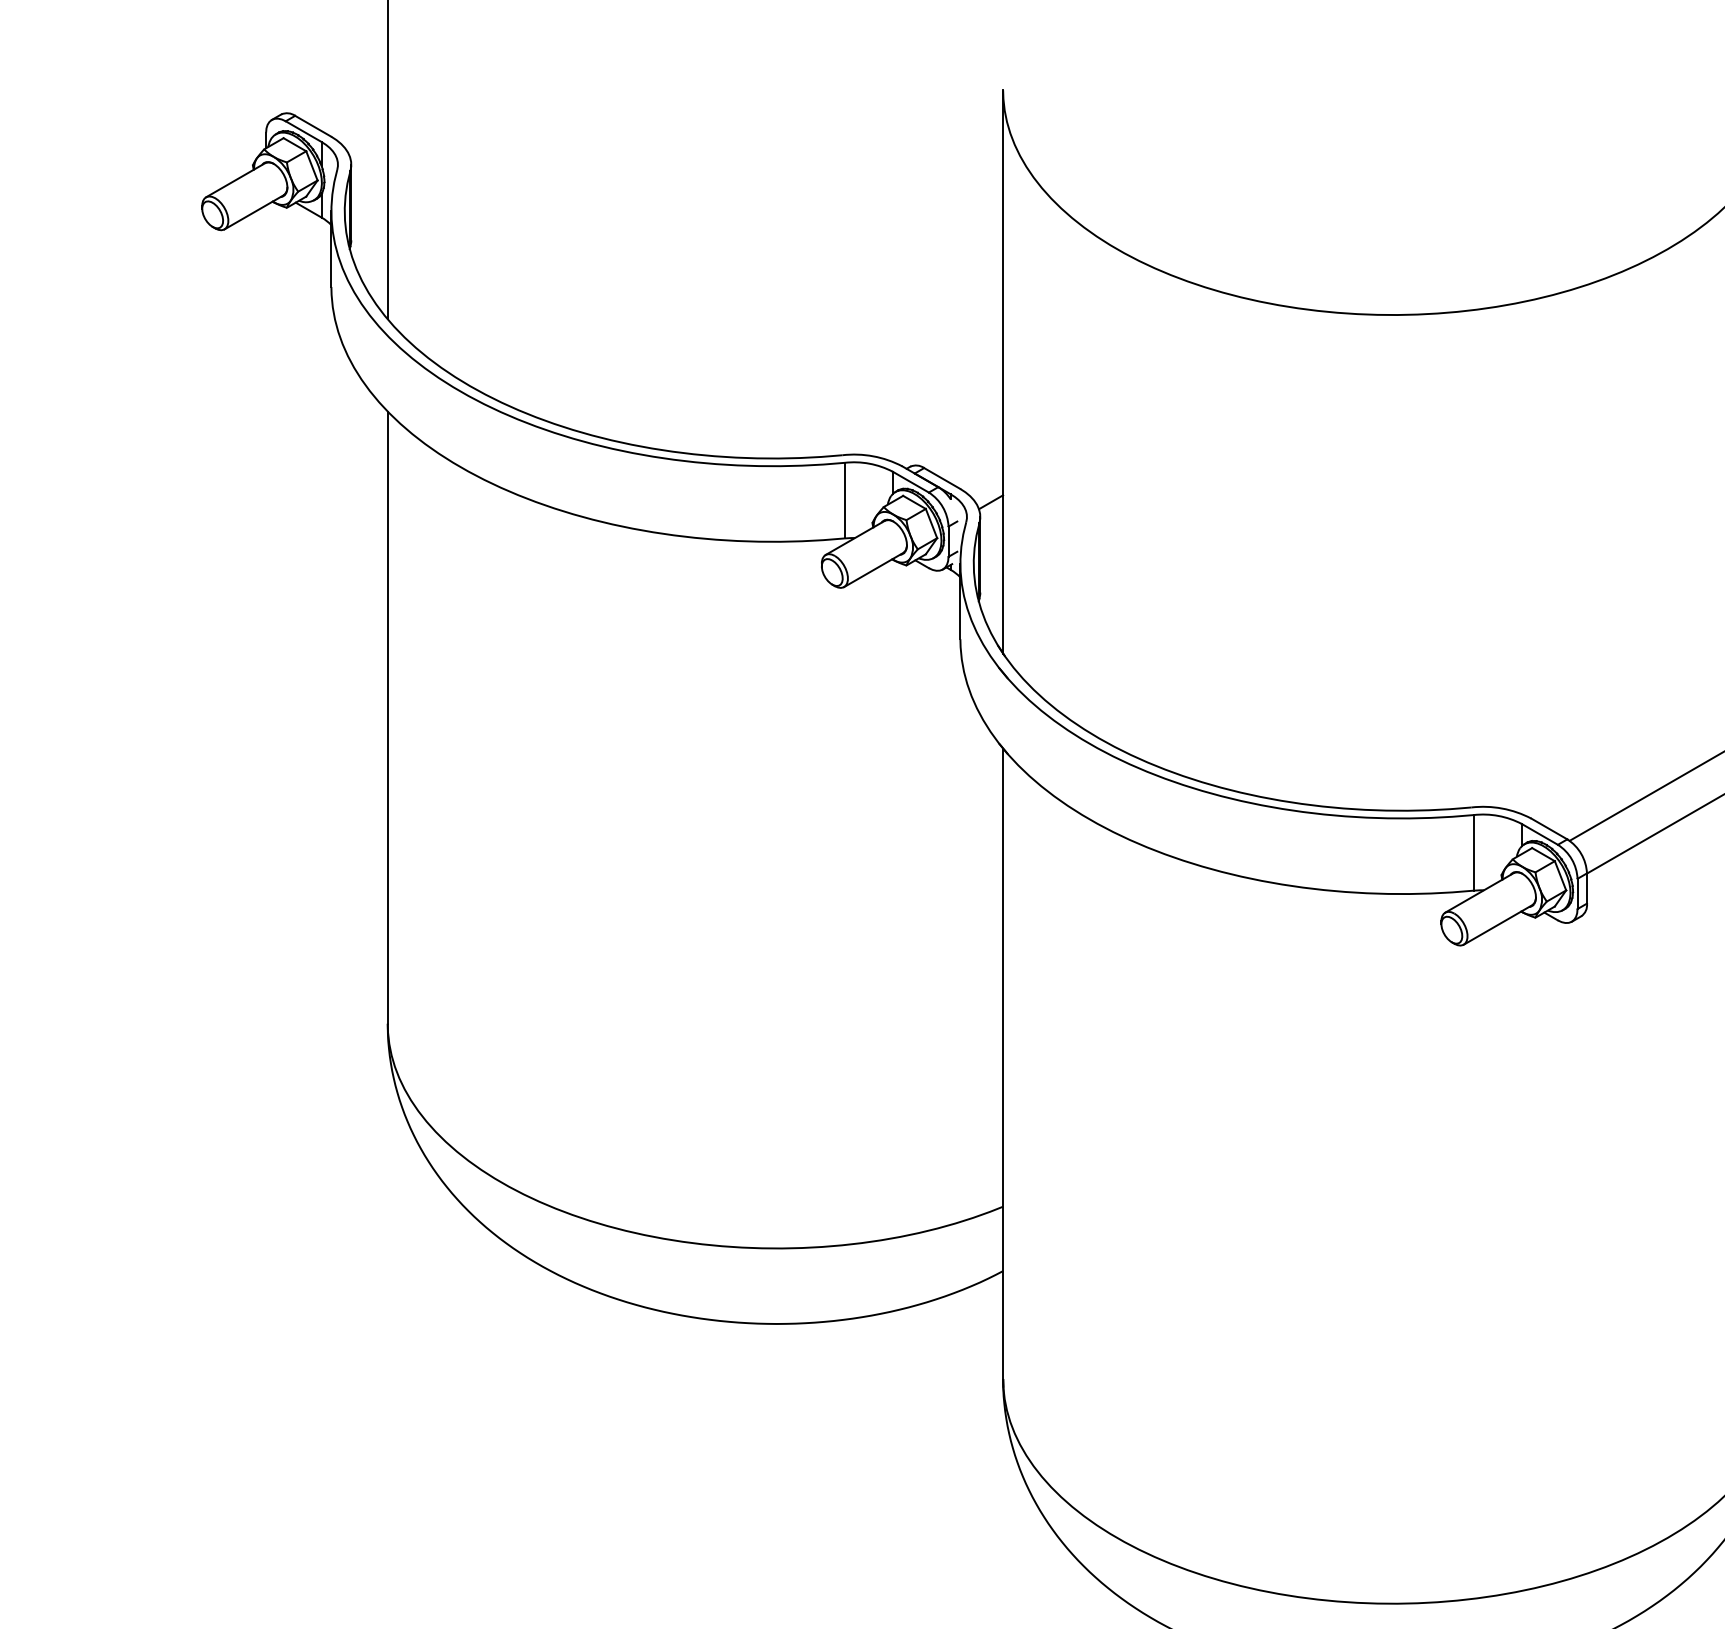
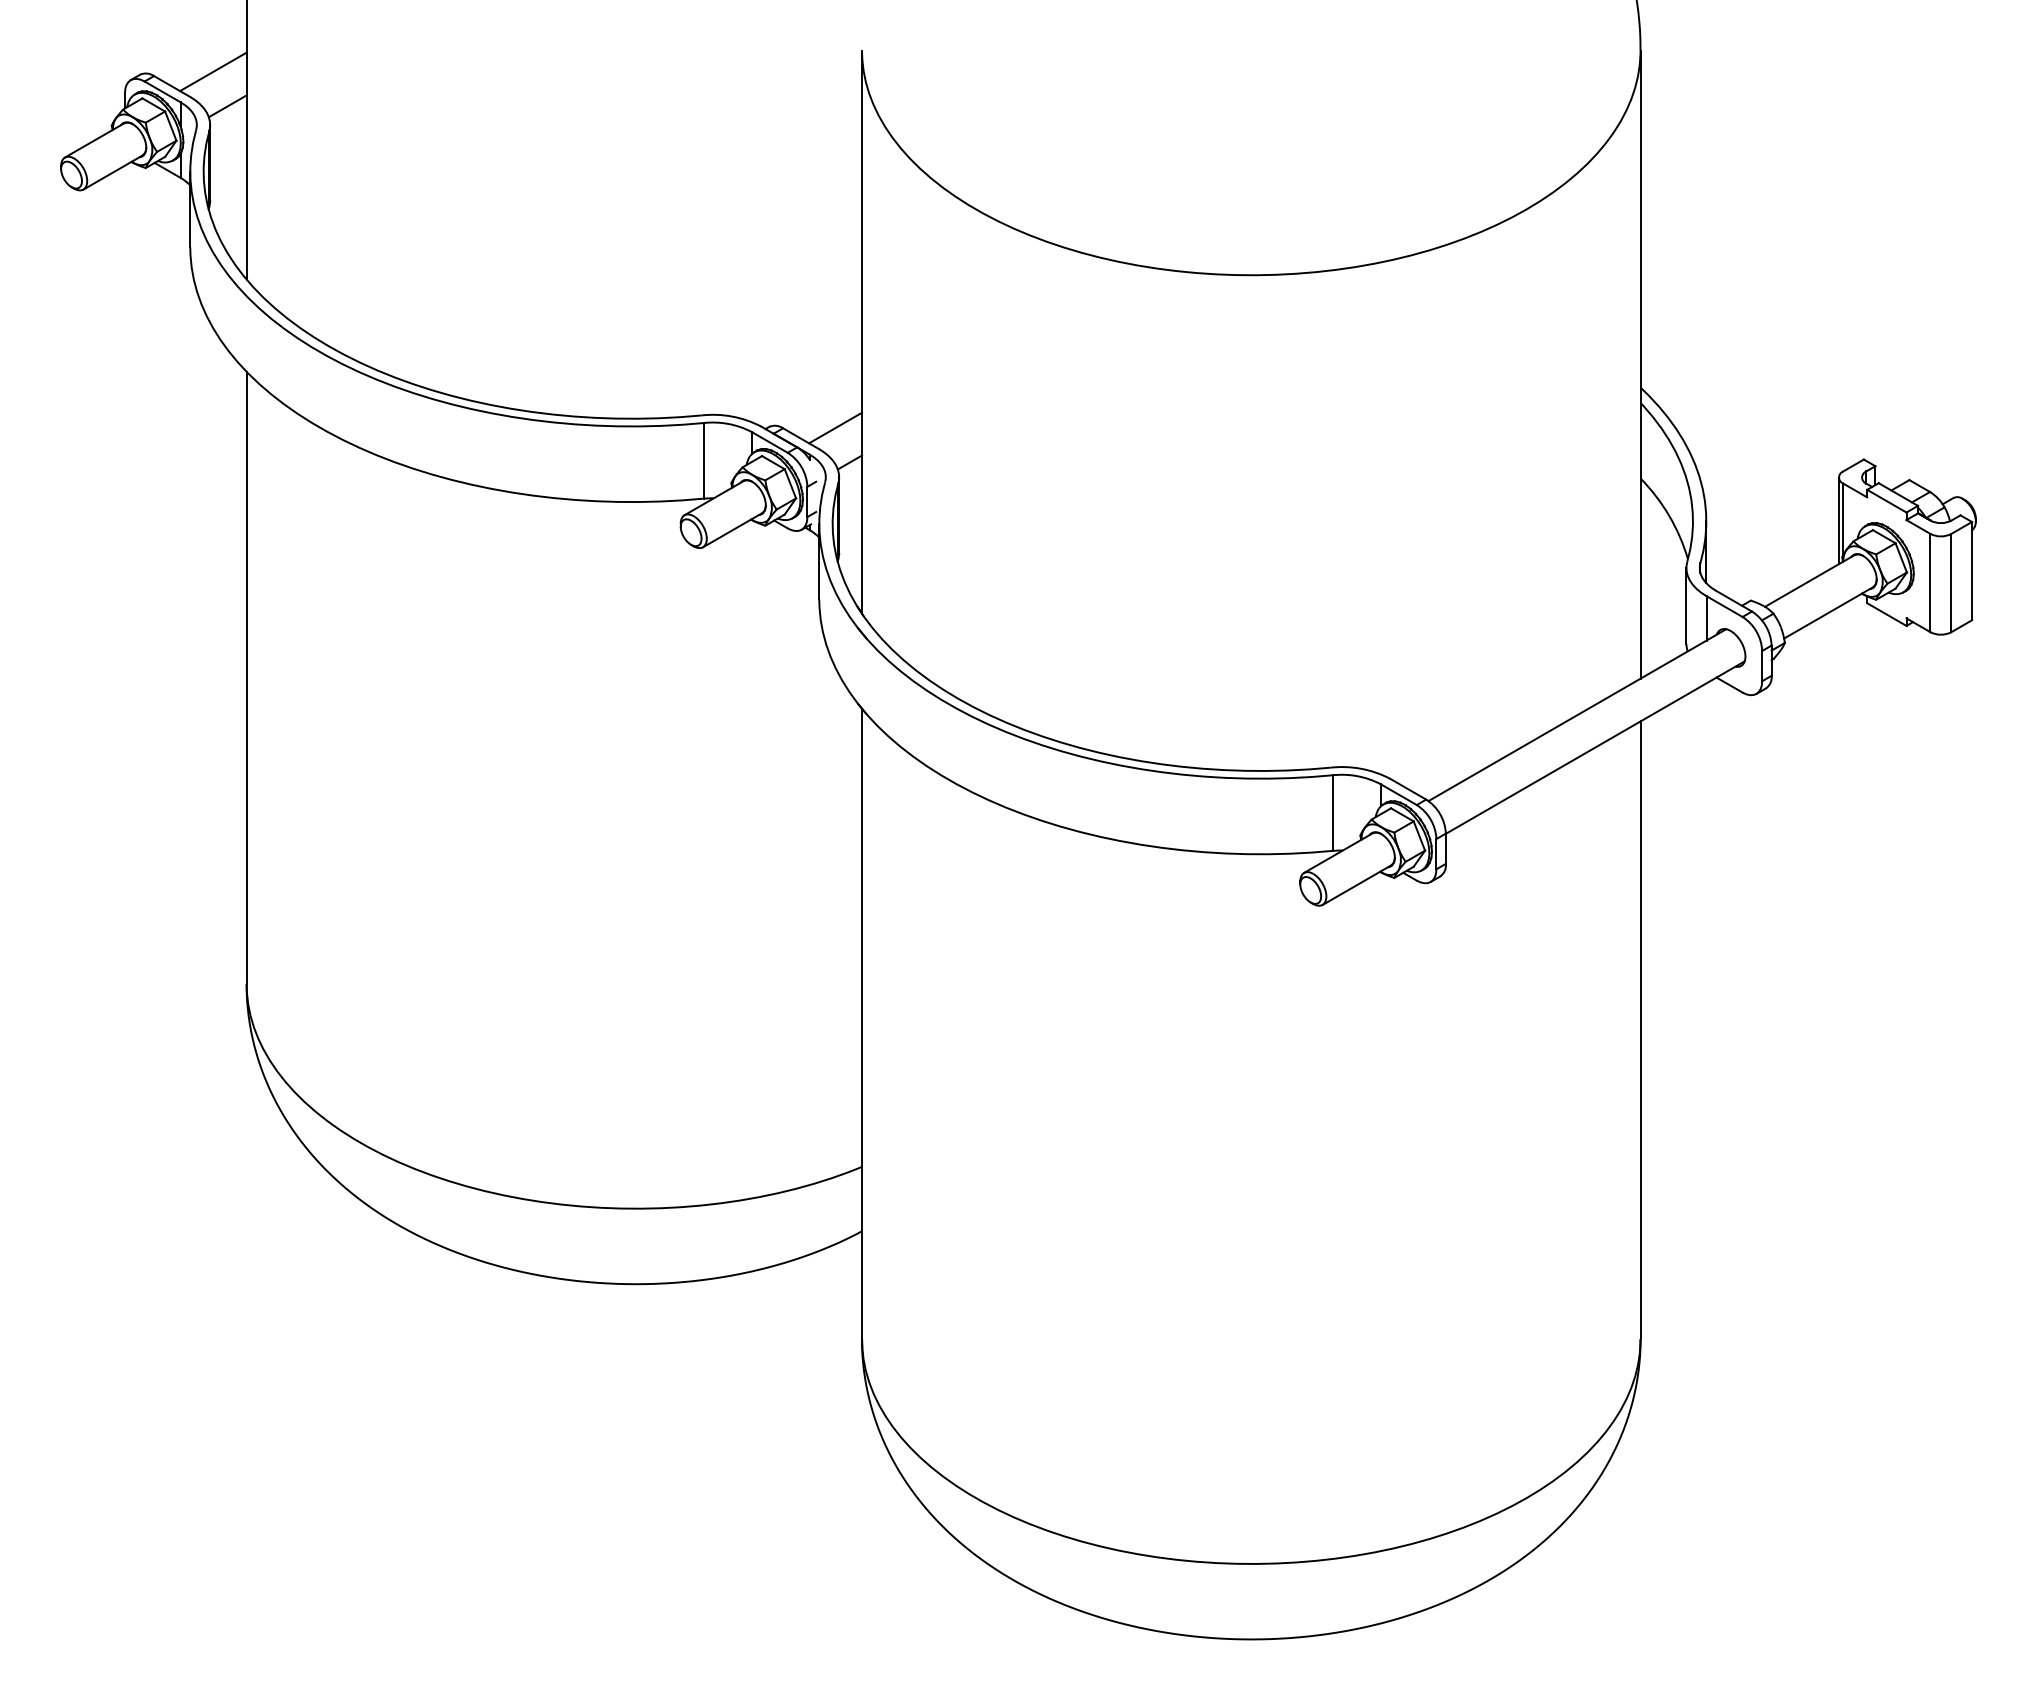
line: (354, 111) -> (213, 71), added
line: (368, 146) -> (227, 106), added
line: (976, 467) -> (835, 427), added

